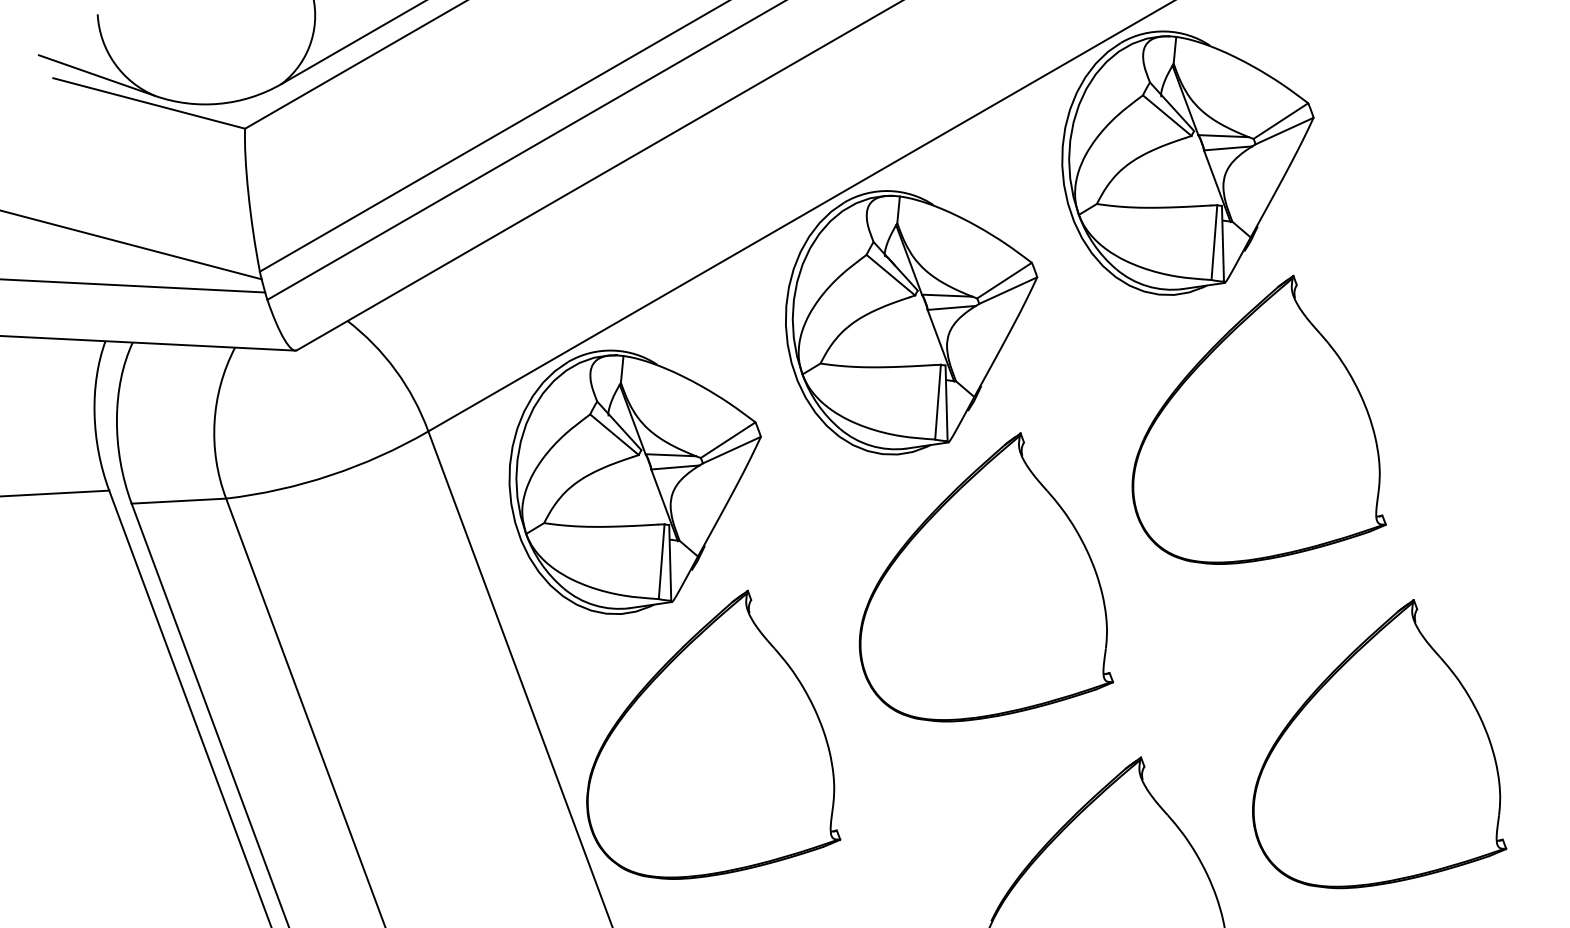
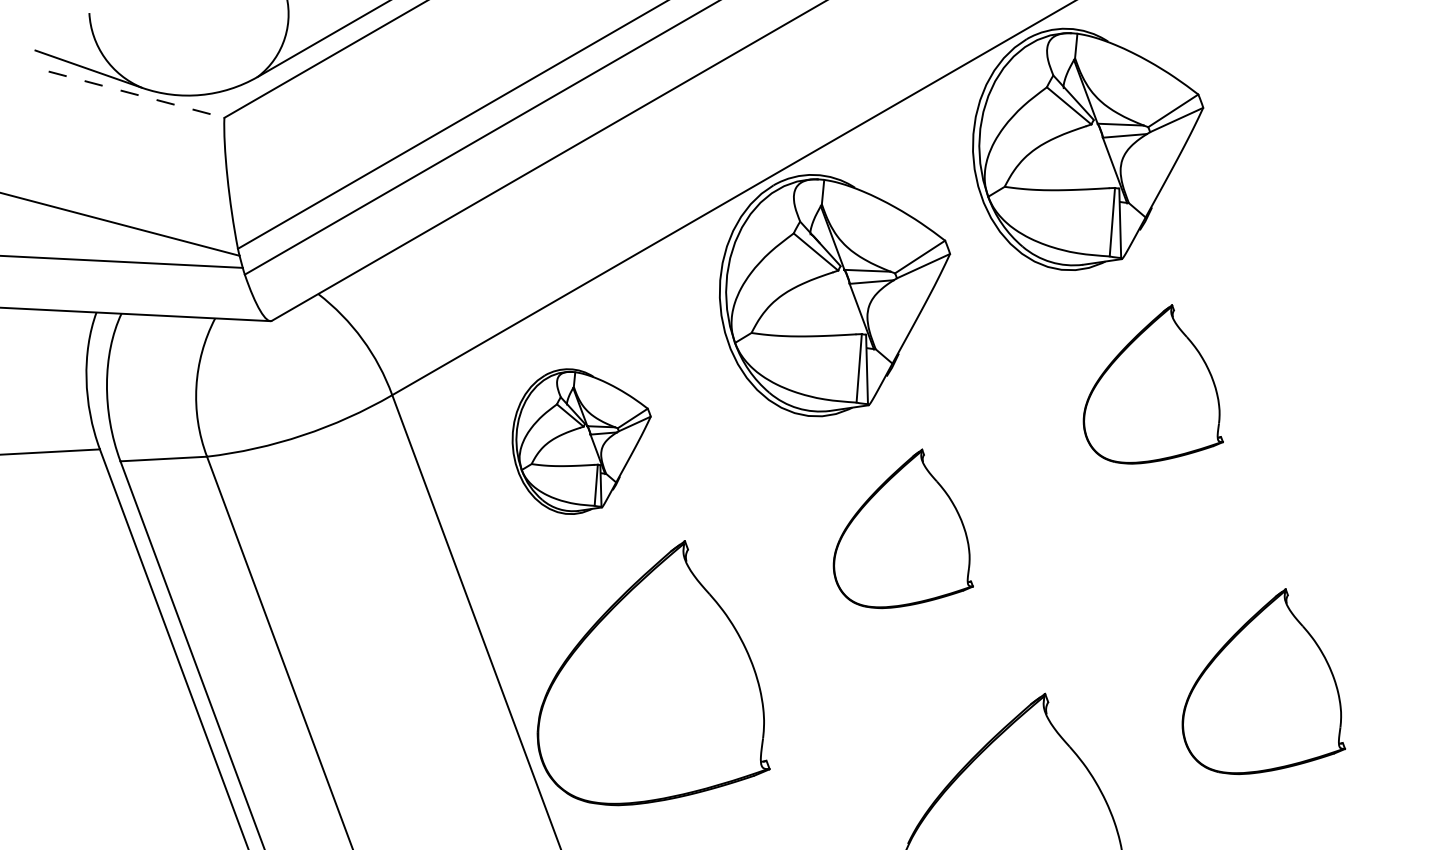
line: (149, 103) -> (136, 94), solid -> dashed
part: (1258, 419) -> (1152, 384), size x0.6
part: (634, 481) -> (581, 441), size x0.6
part: (985, 577) -> (902, 528), size x0.6
part: (1379, 744) -> (1263, 681), size x0.7

